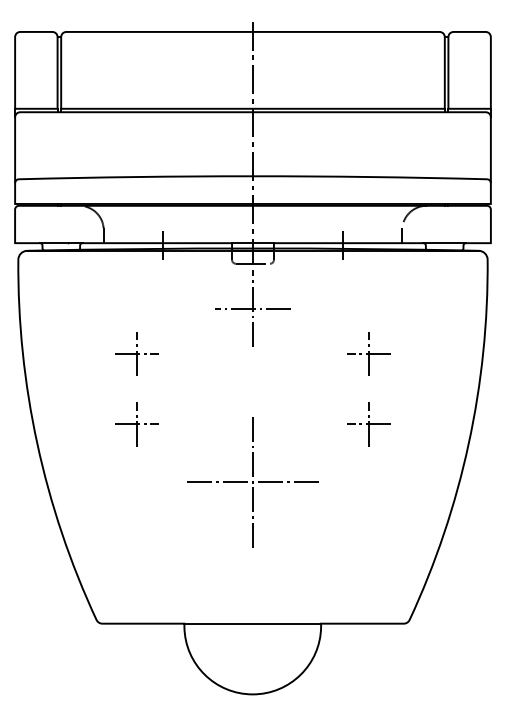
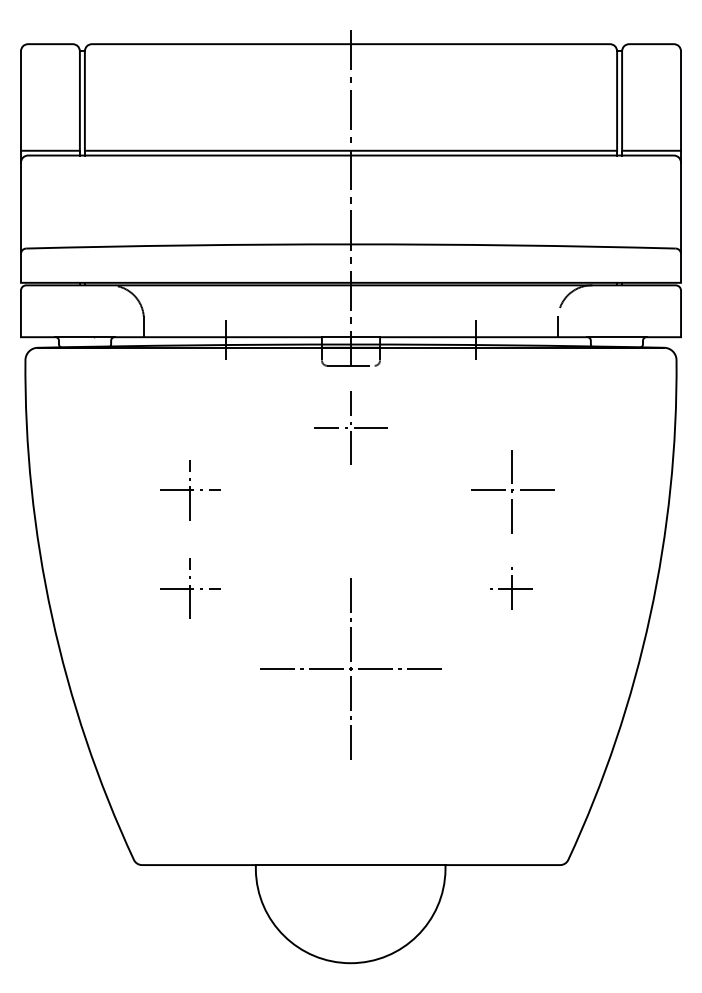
part: (252, 308) -> (350, 427), size x0.7
part: (368, 353) -> (511, 490), size x1.4
part: (368, 424) -> (511, 588), size x0.7

